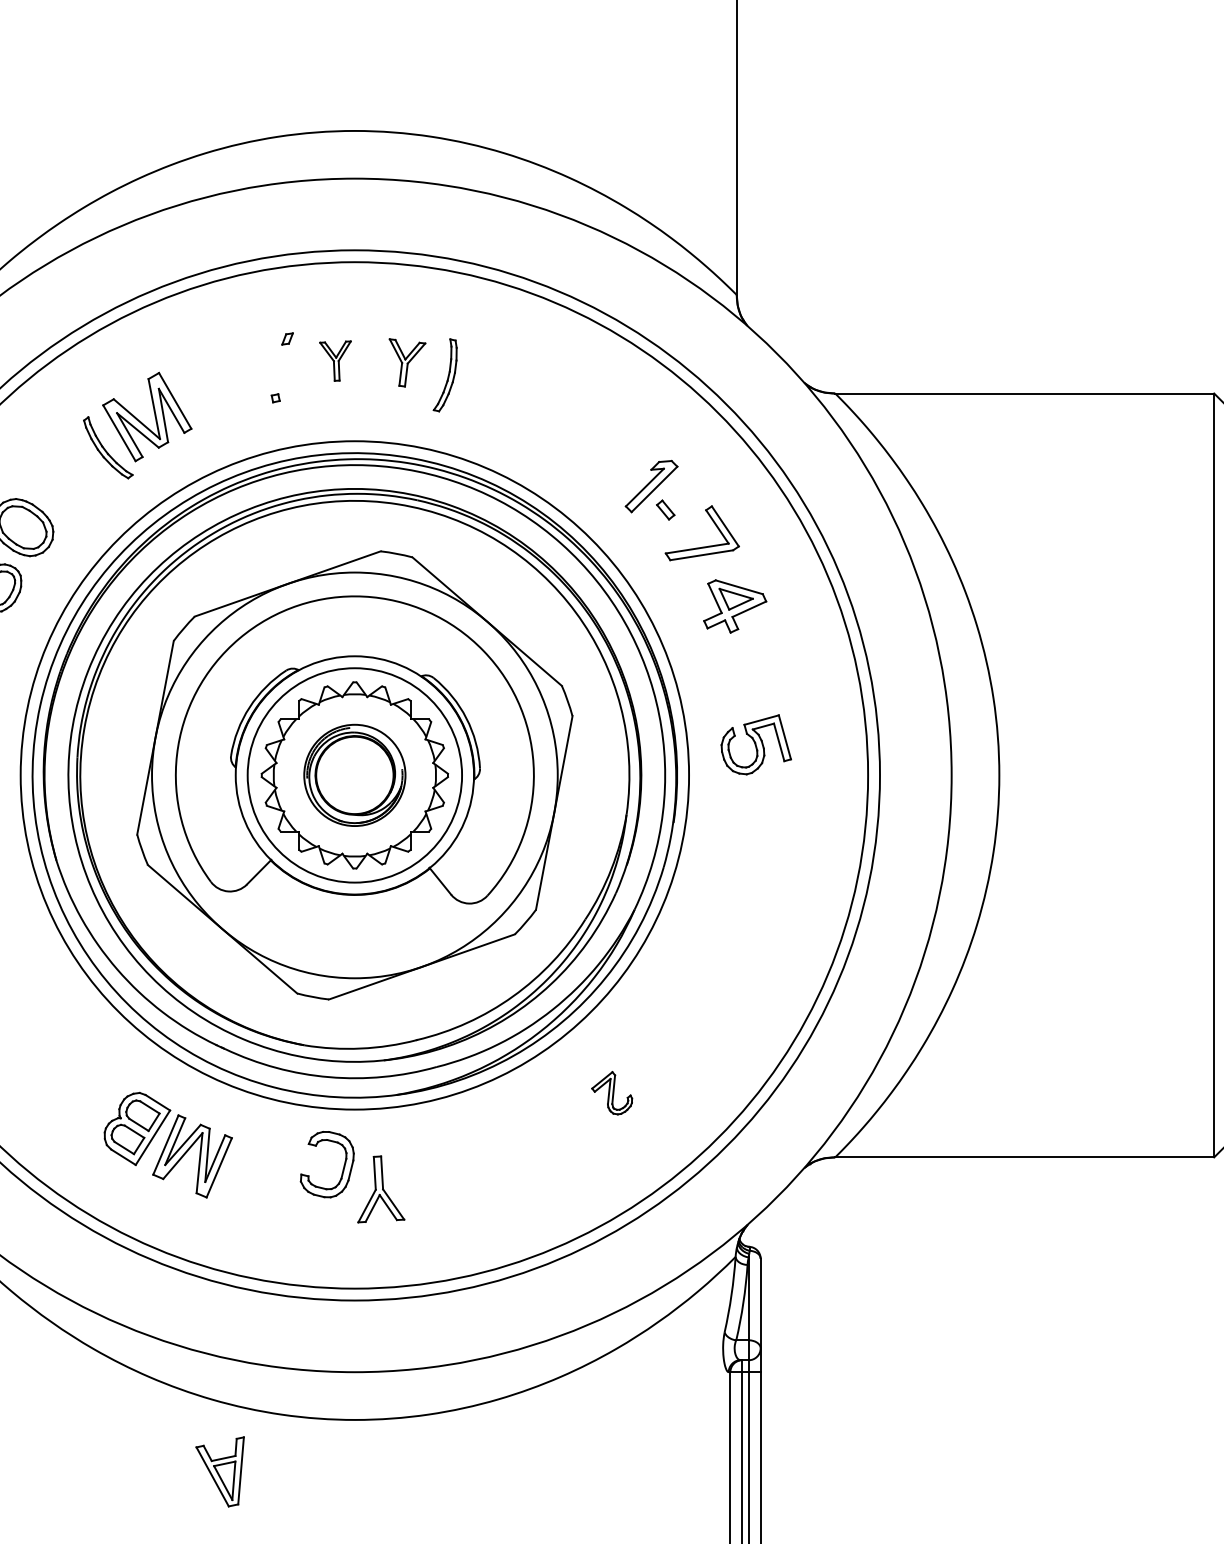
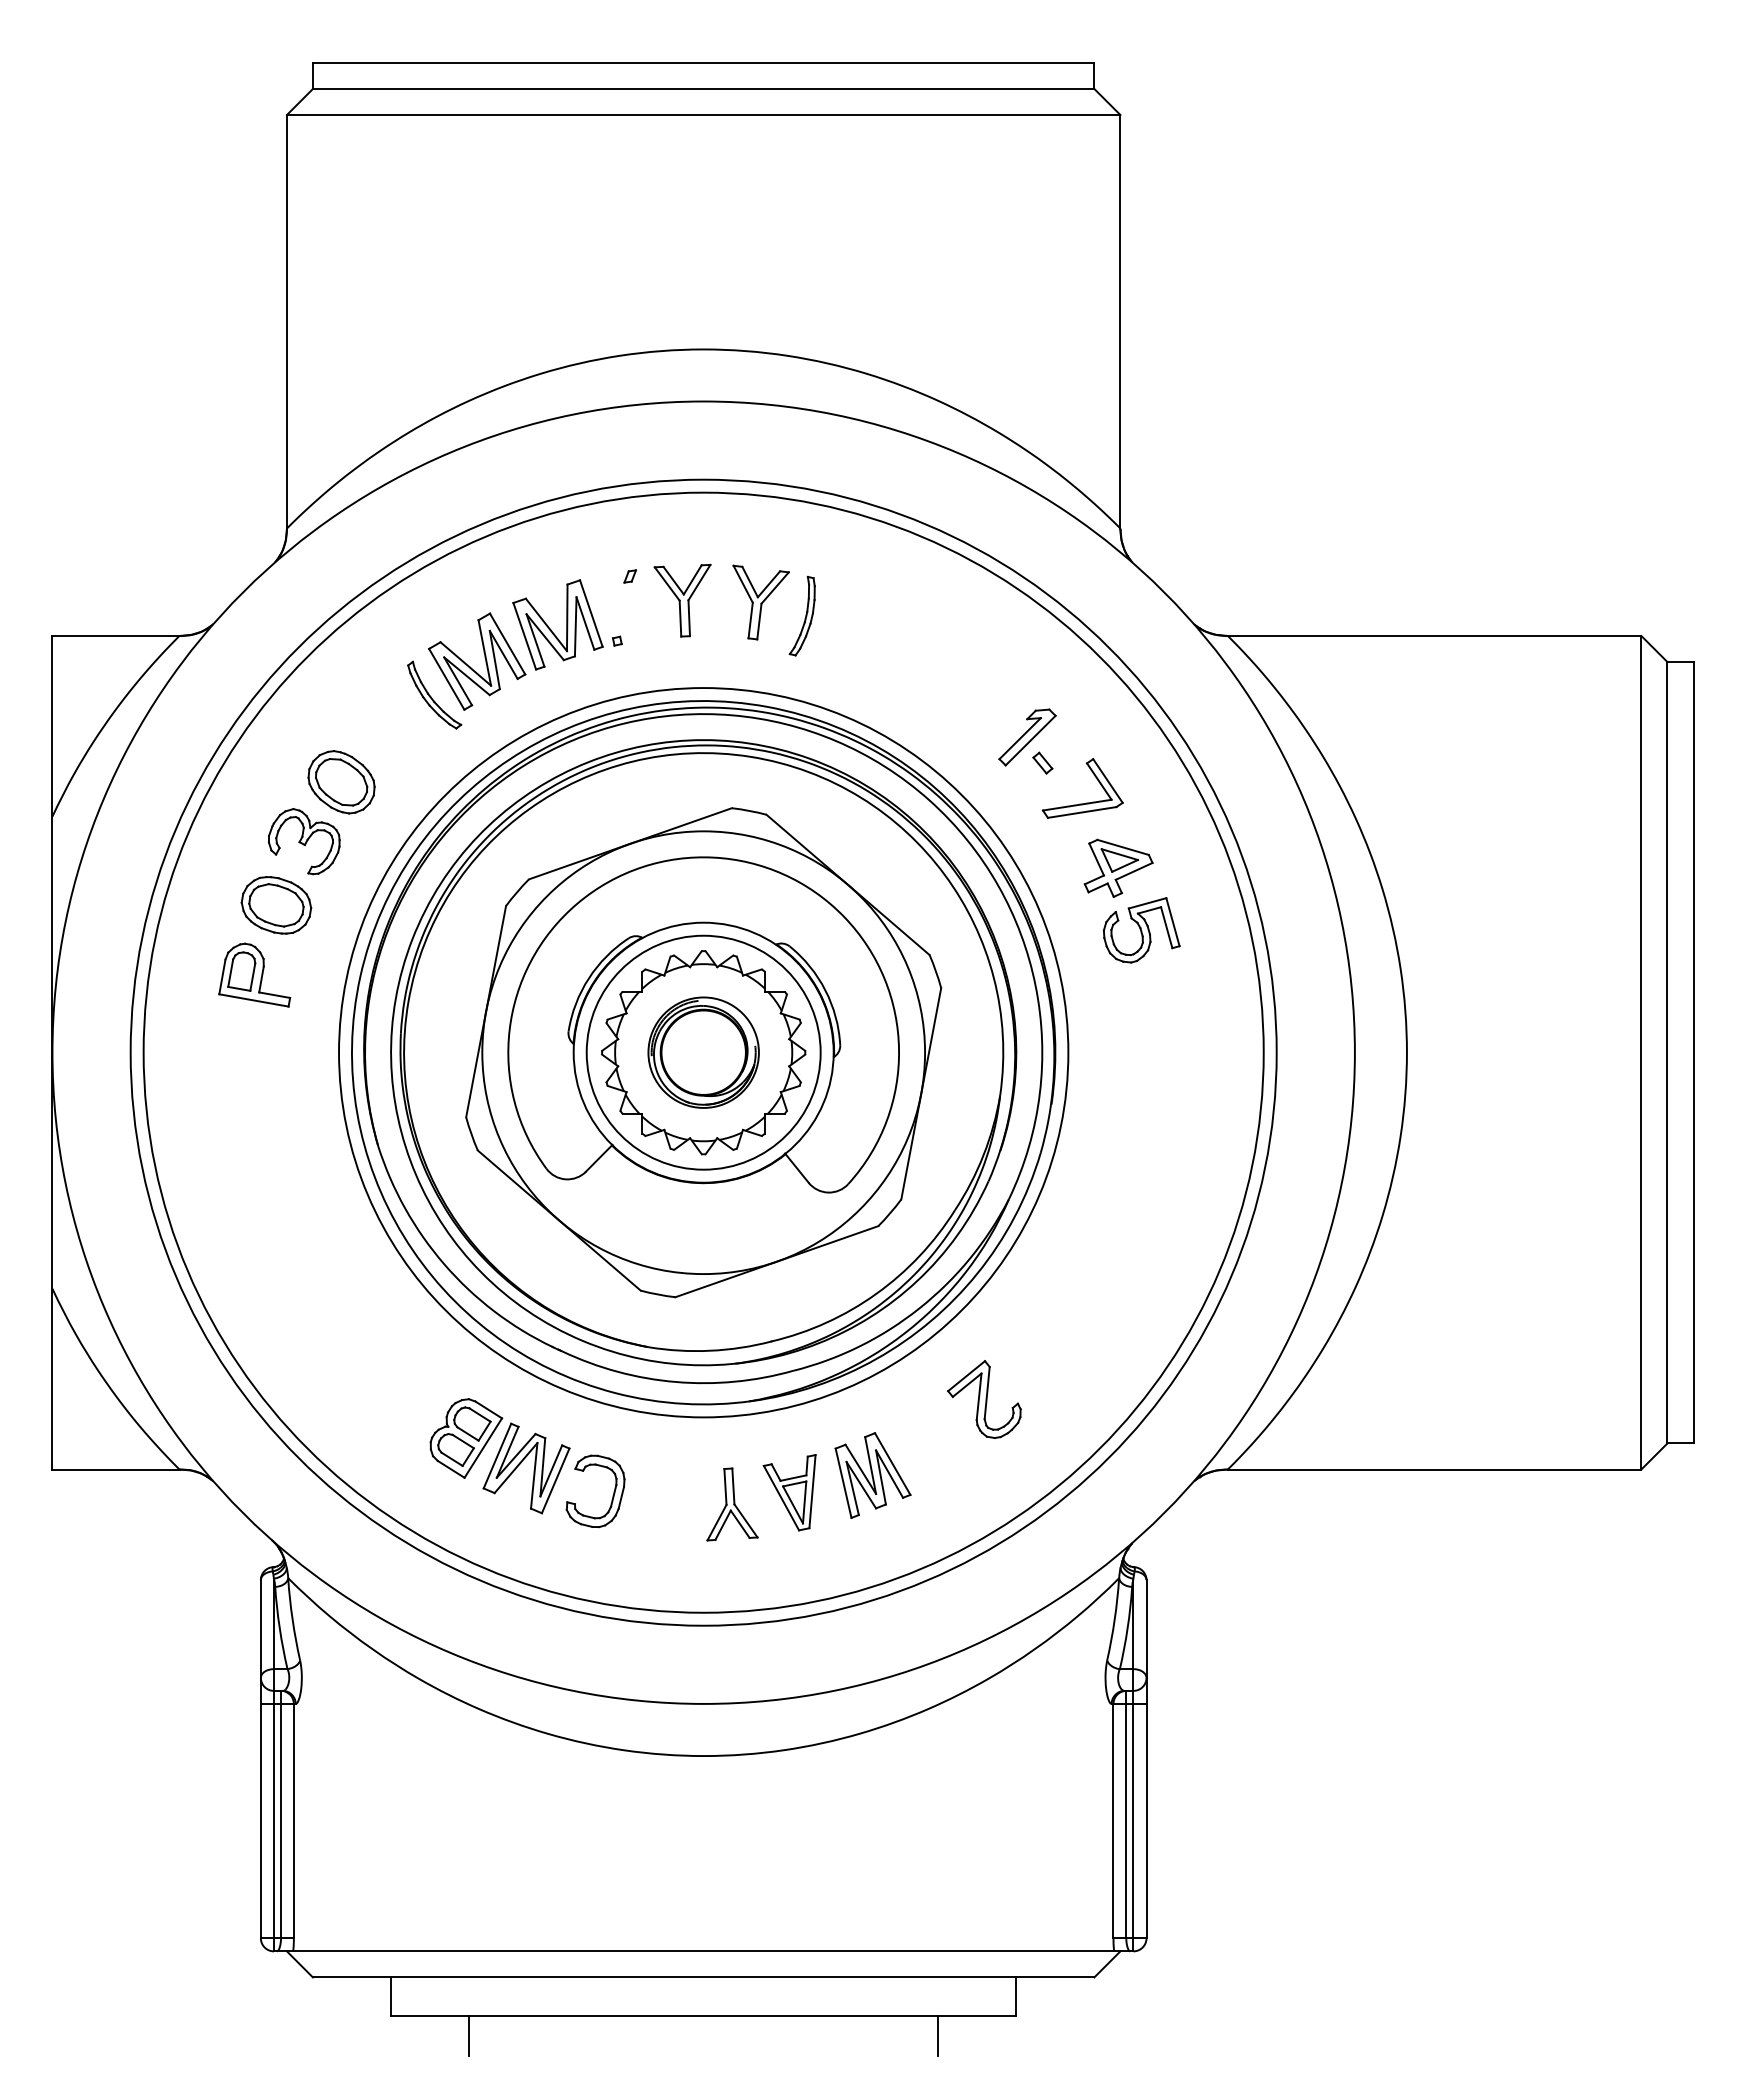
part: (335, 361) -> (682, 600), size x1.67
part: (406, 362) -> (760, 602), size x1.43
part: (215, 387) -> (551, 629), added
part: (756, 744) -> (1141, 930), moved
part: (612, 1093) -> (984, 1399), size x1.67
part: (509, 1162) -> (872, 1475), added
part: (342, 1168) -> (612, 1495), moved
part: (220, 1471) -> (789, 1492), moved

